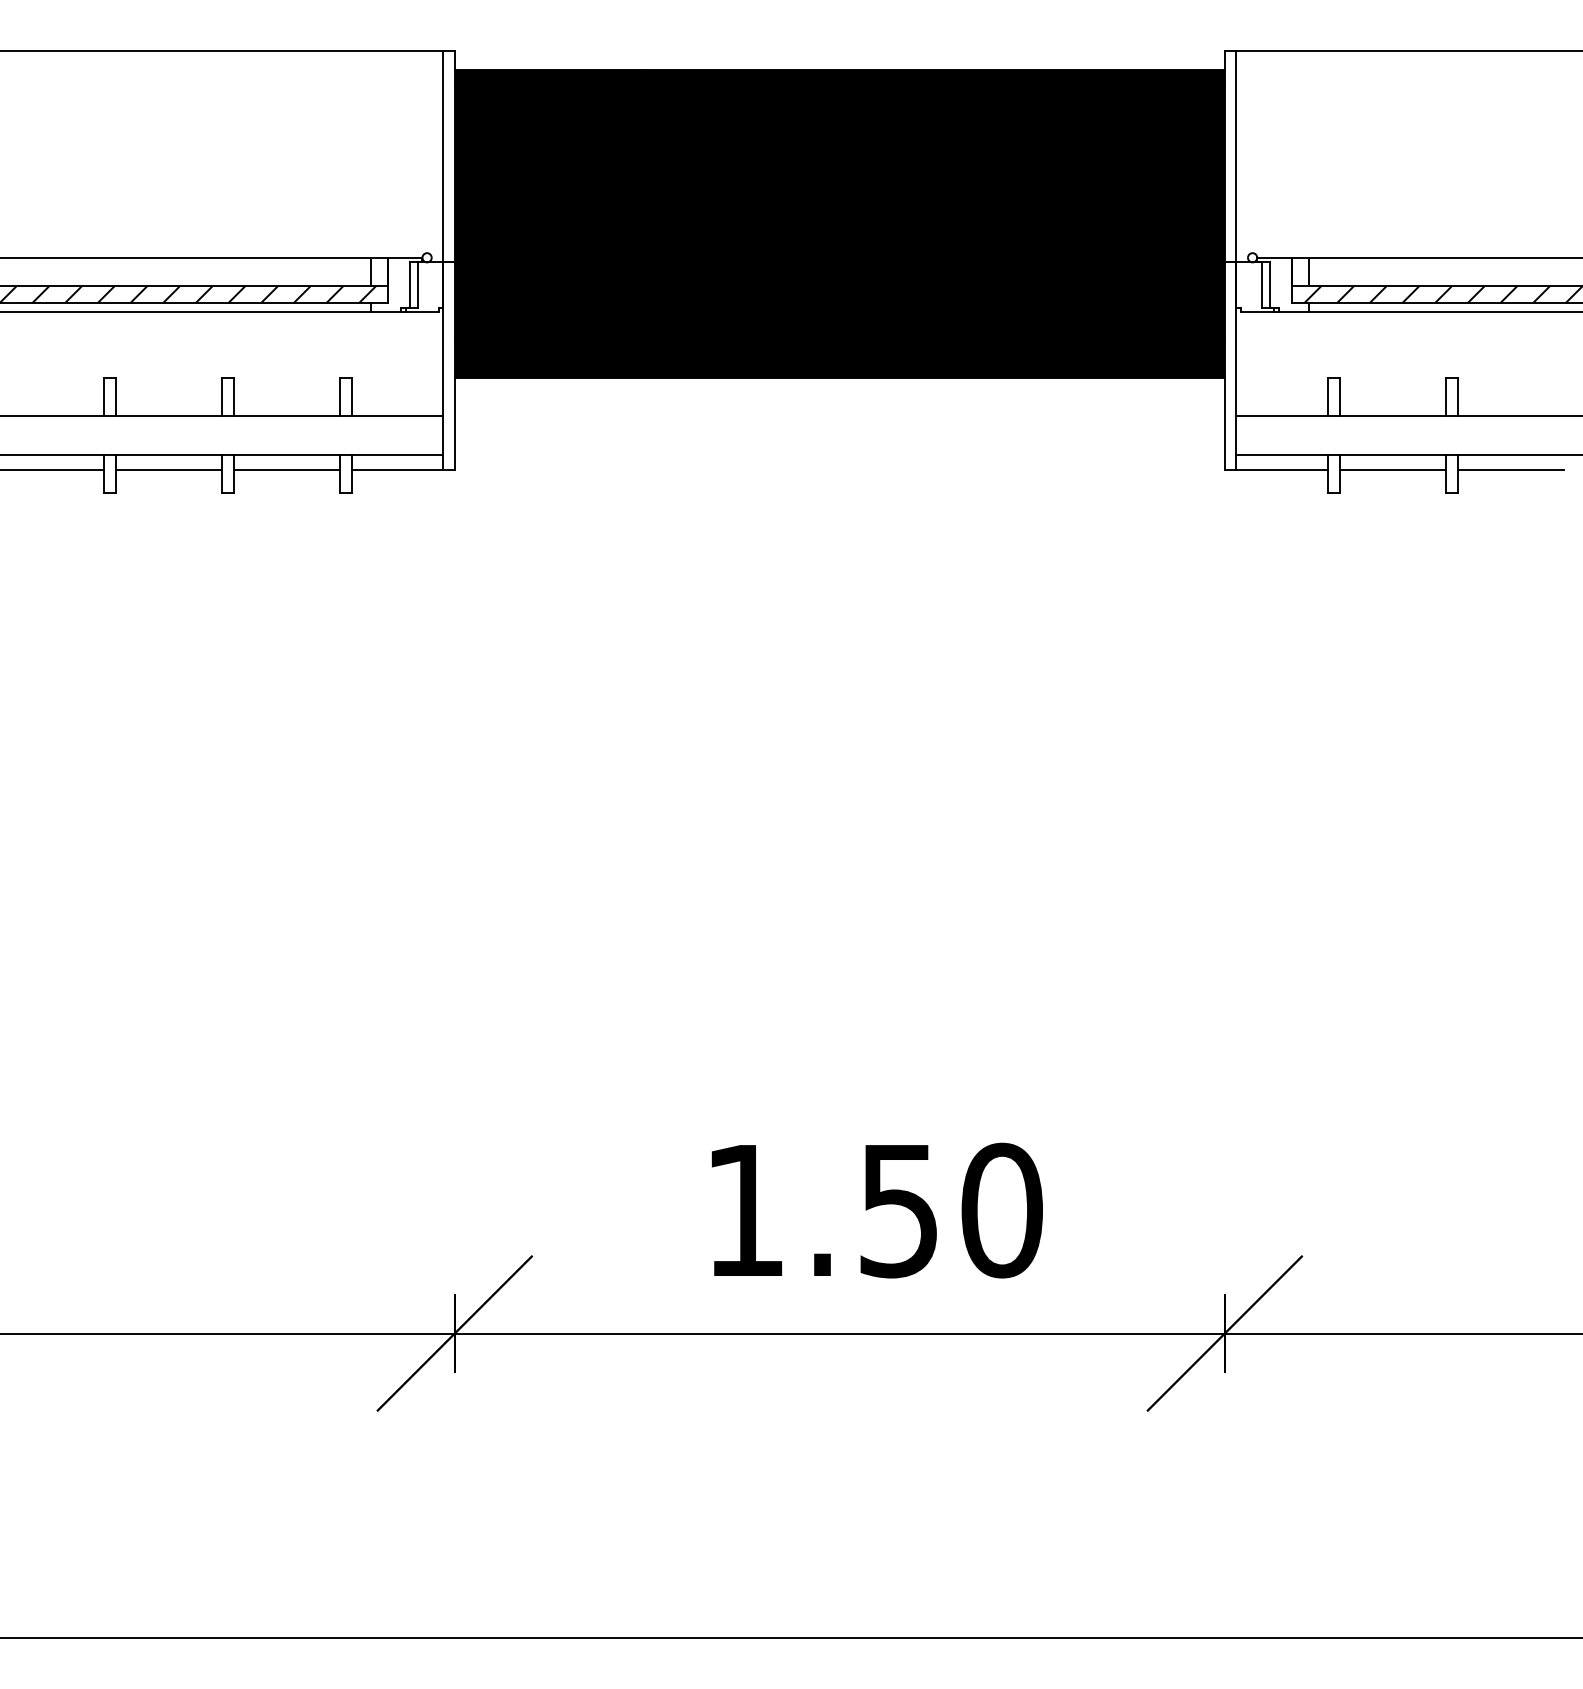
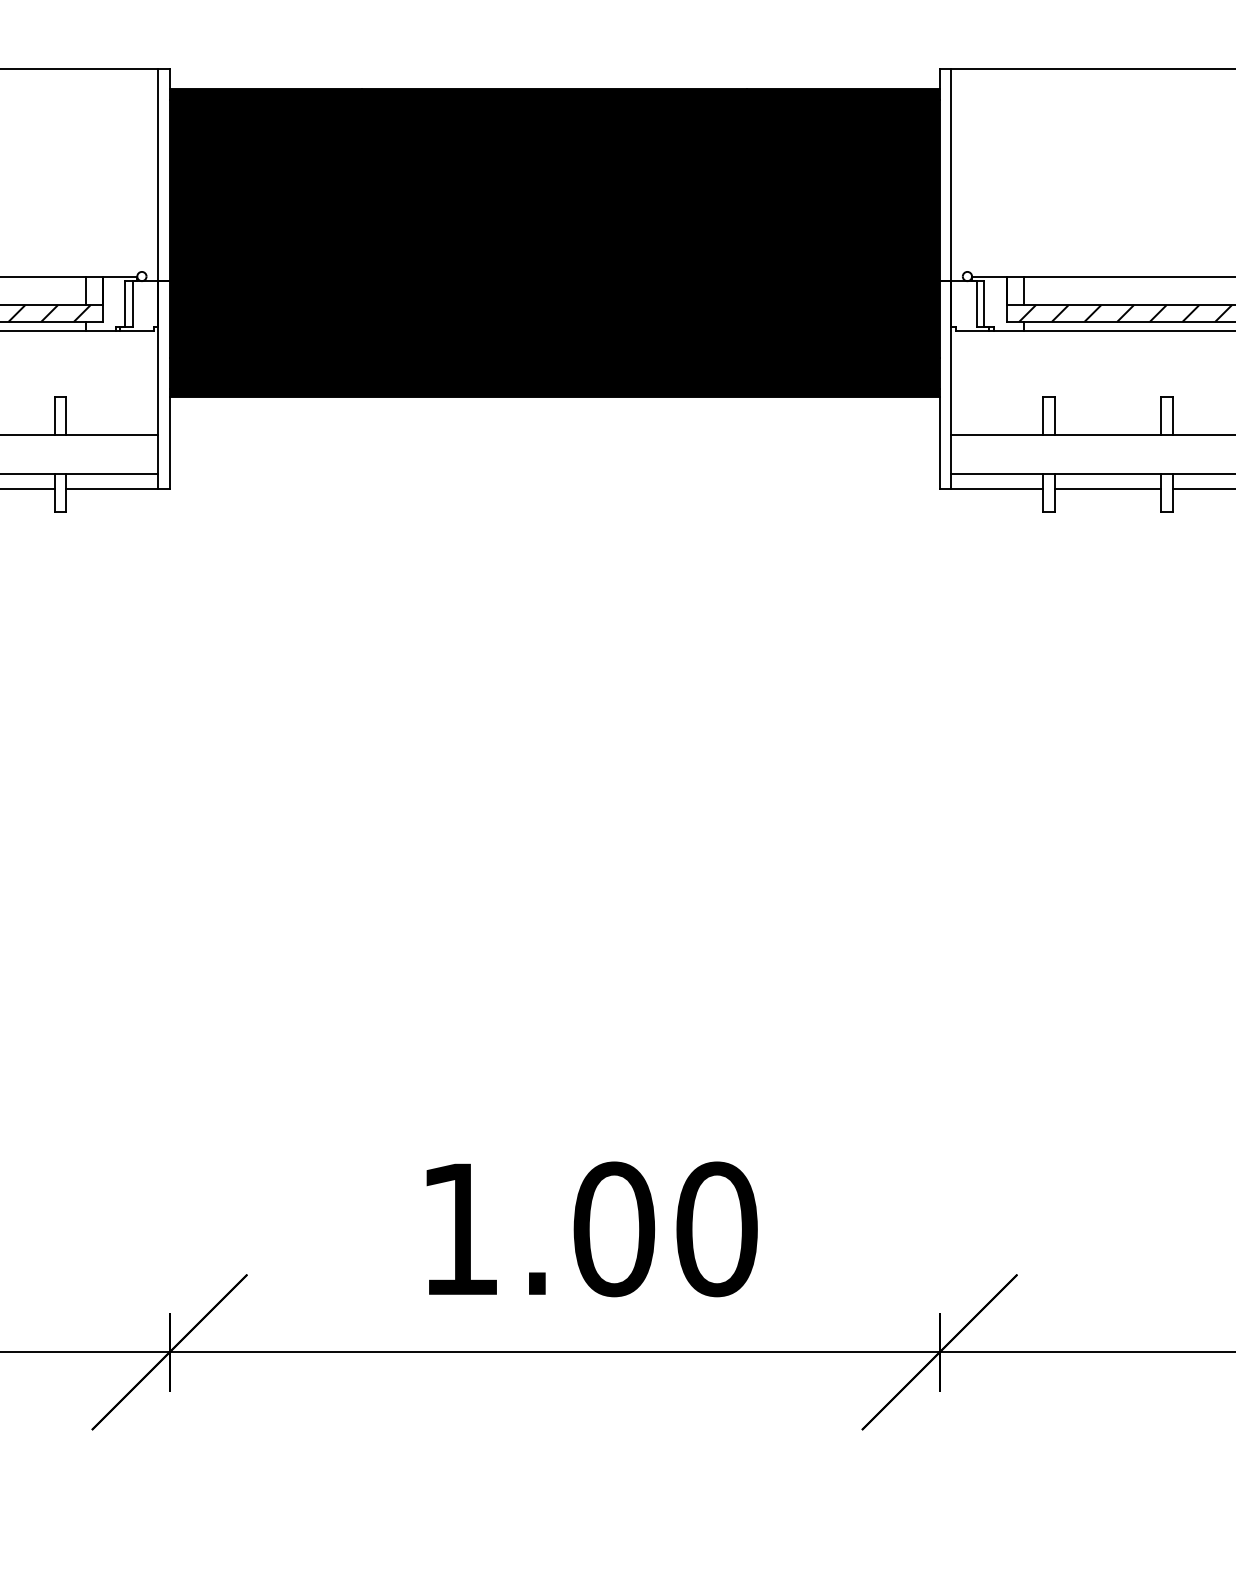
text: (899, 1210) -> (614, 1229), 1.50 -> 1.00

